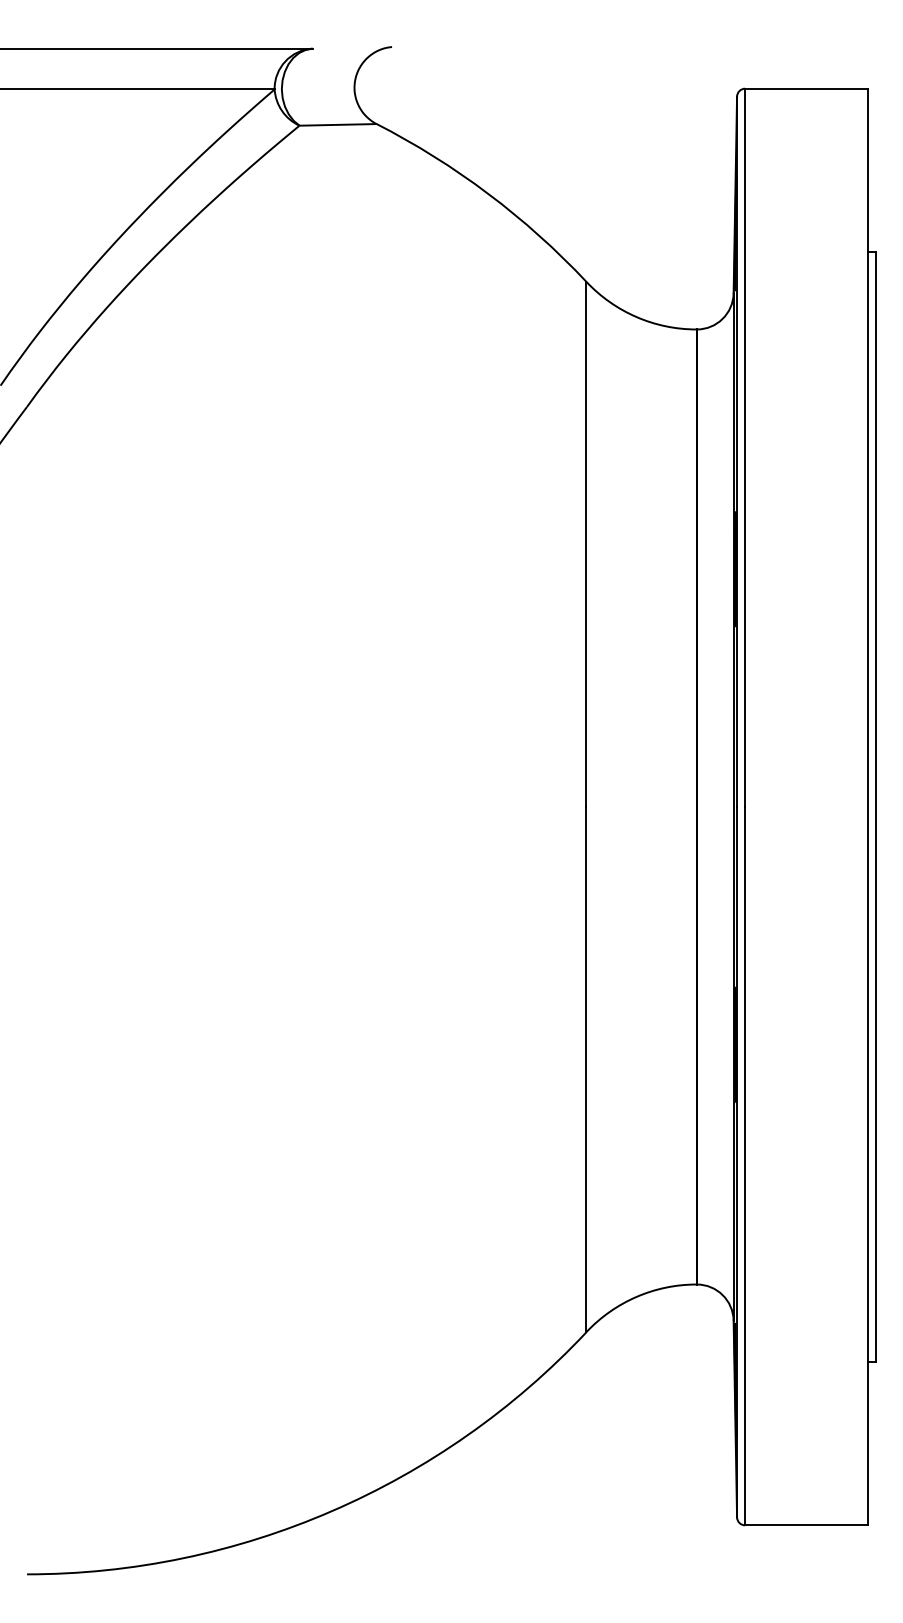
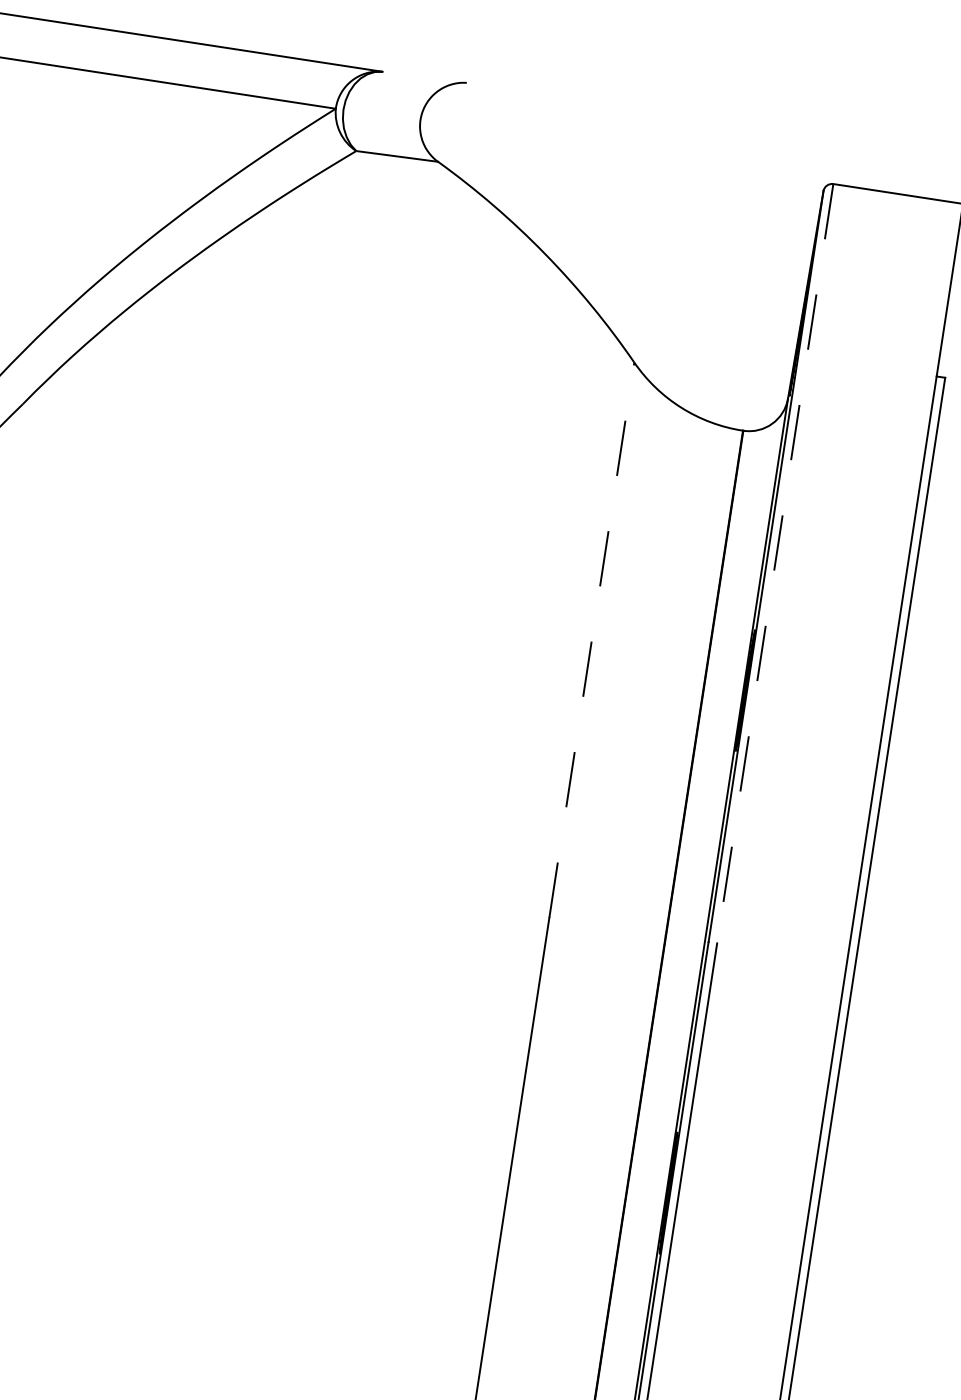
line: (745, 448) -> (775, 564), solid -> dashed
line: (586, 544) -> (591, 640), solid -> dashed

